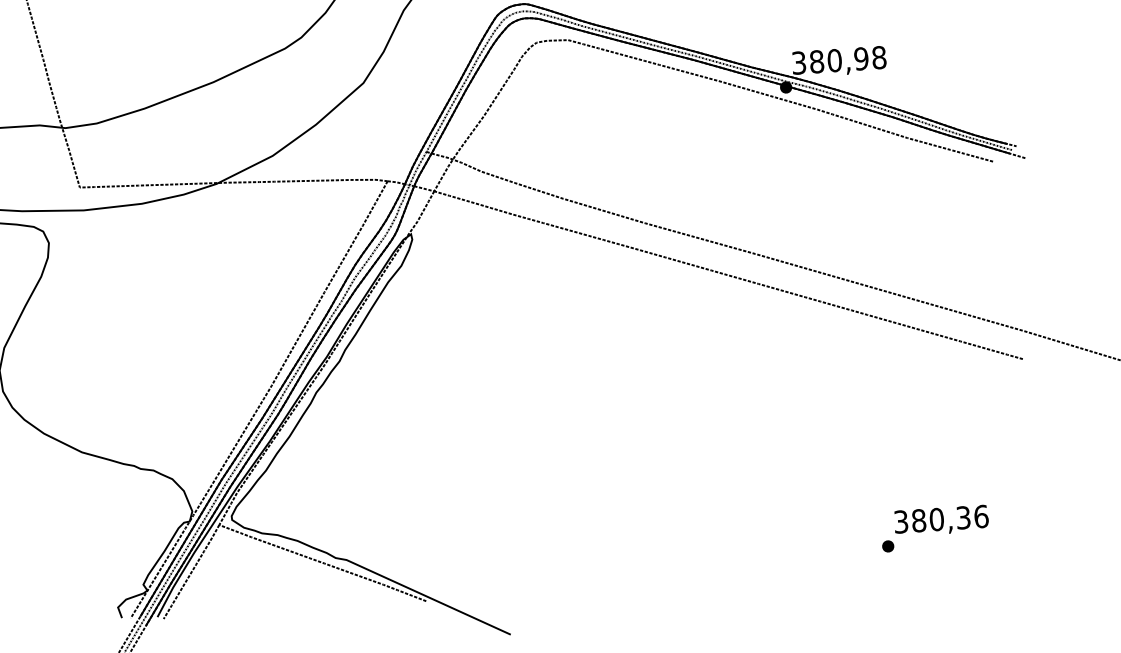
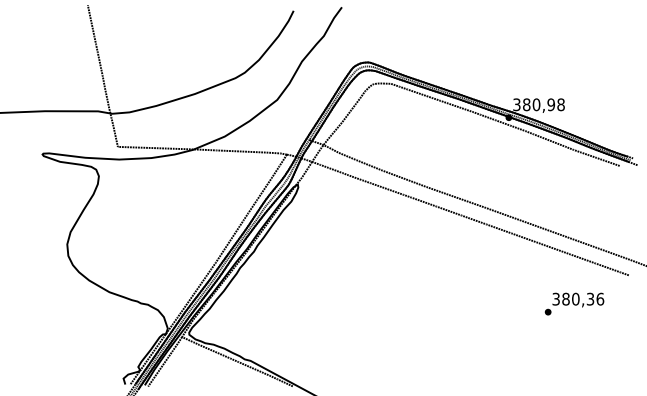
text: (934, 527) -> (574, 303), moved

